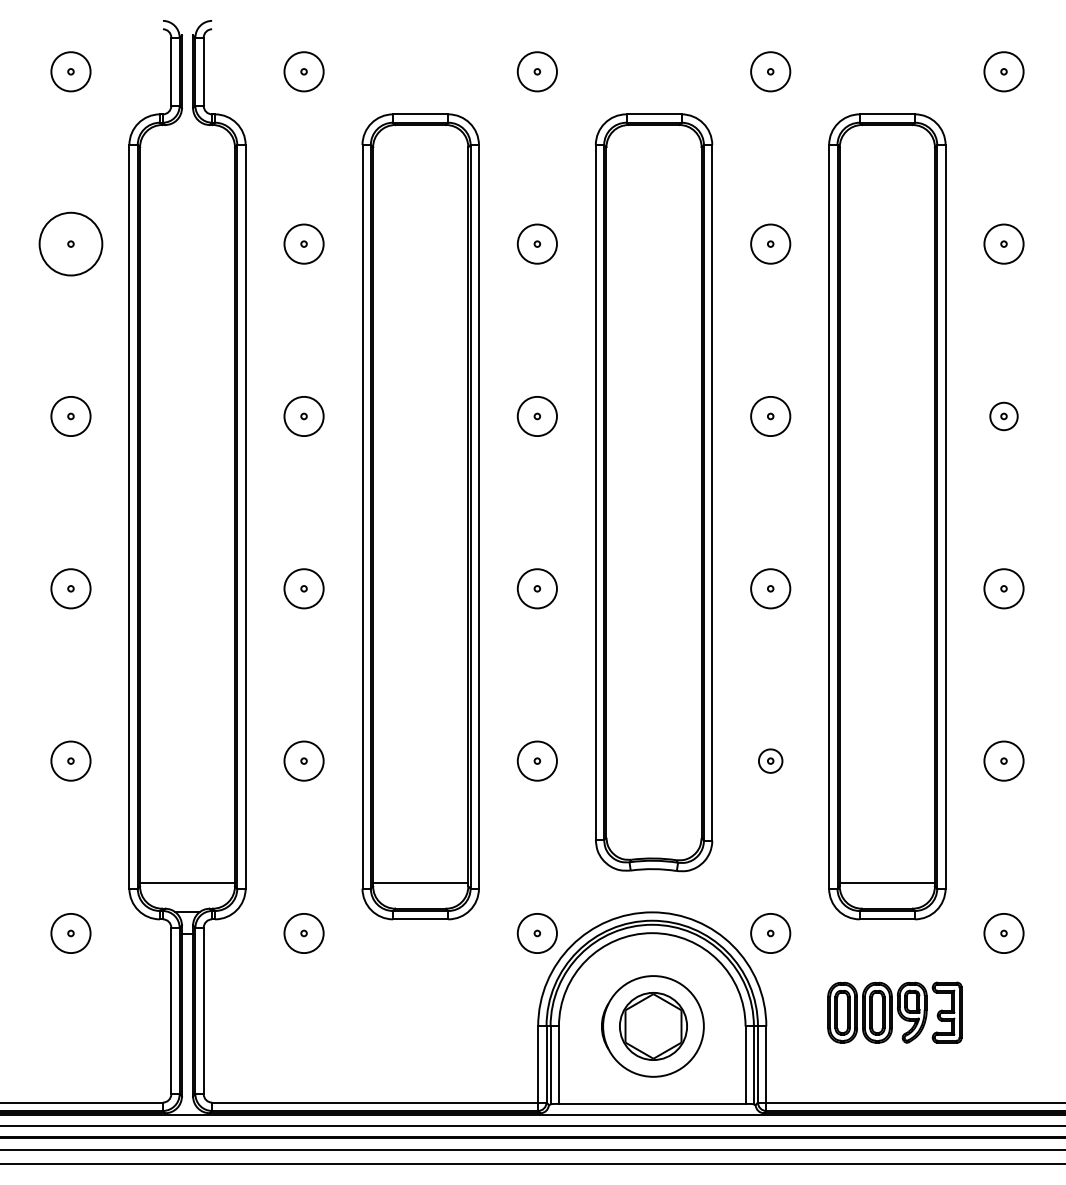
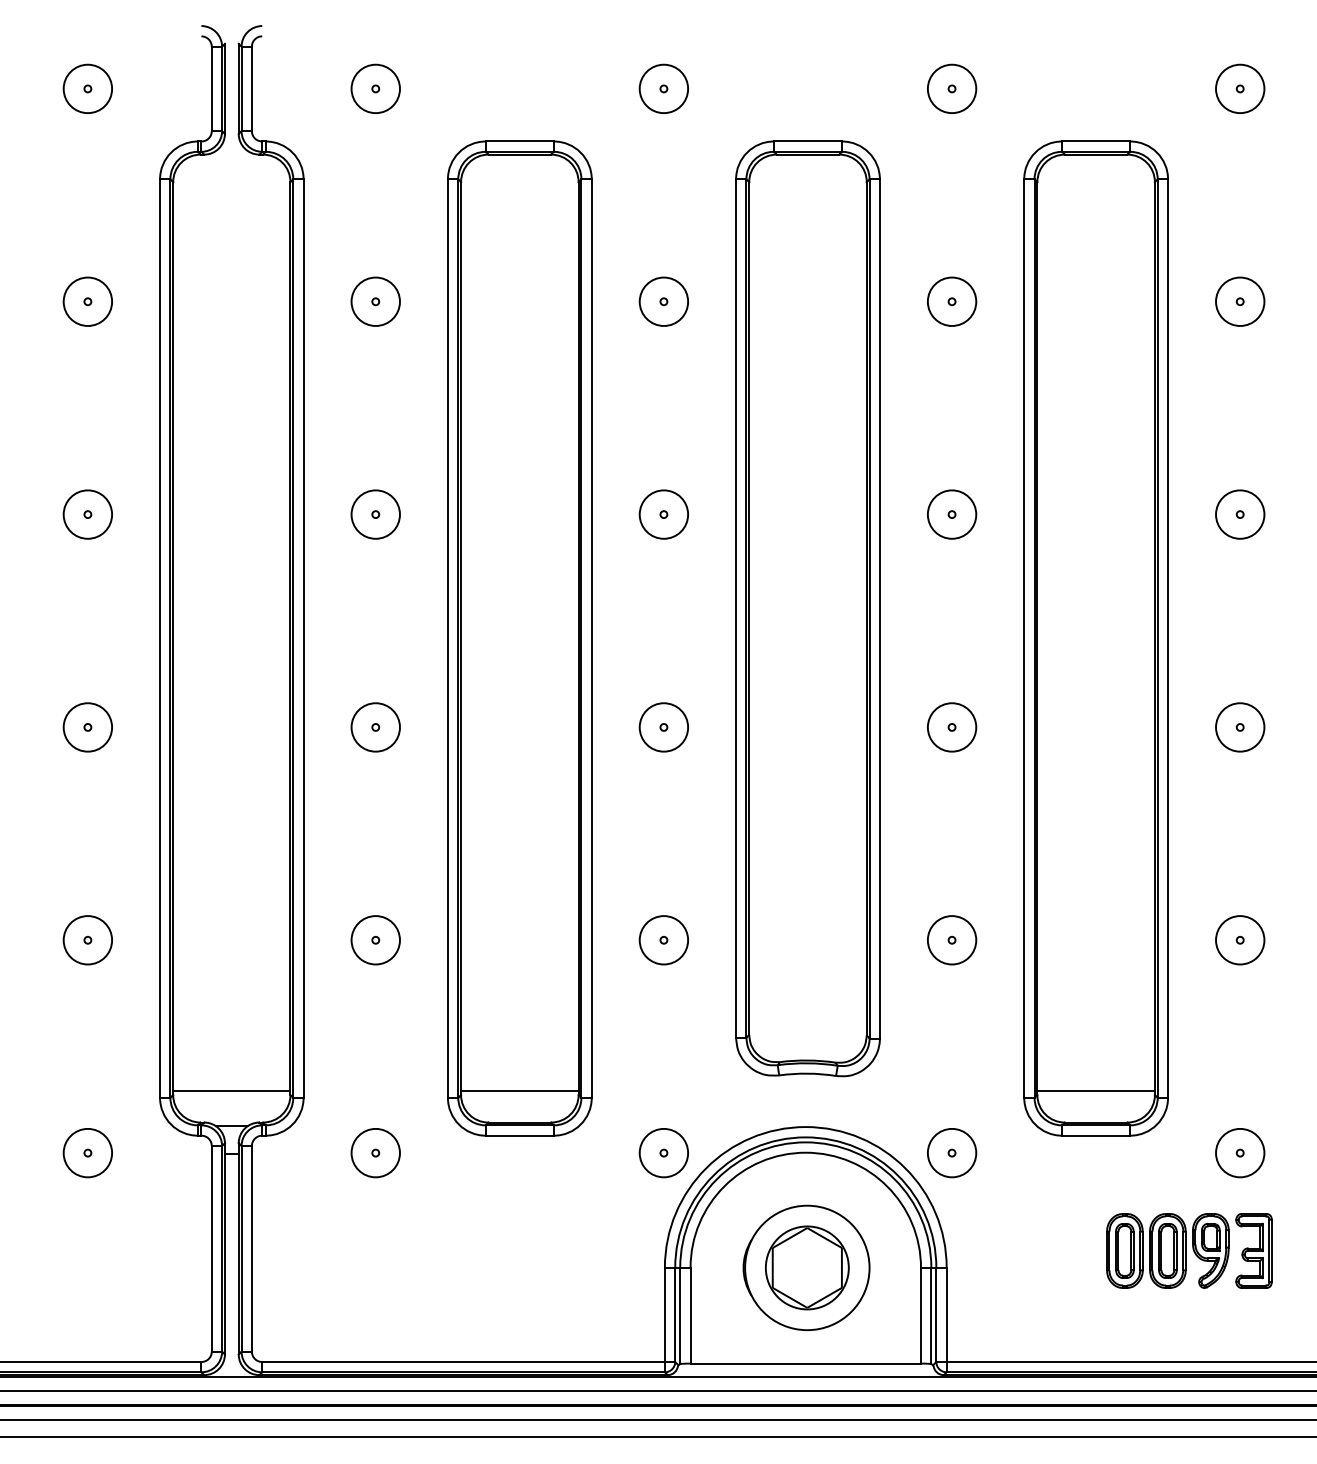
circle: (70, 243) -> (87, 301), size x0.62
circle: (1004, 416) -> (1240, 514), size x1.43
circle: (770, 761) -> (951, 940), size x1.67
part: (894, 1012) -> (1189, 1250), moved

